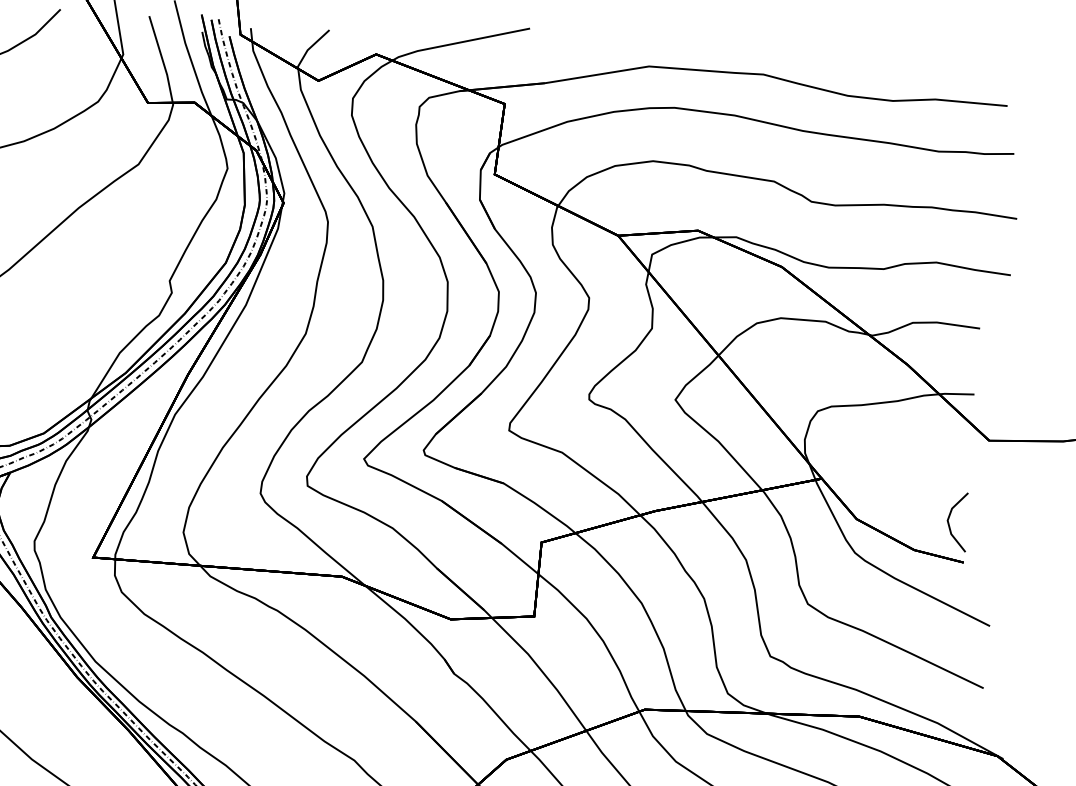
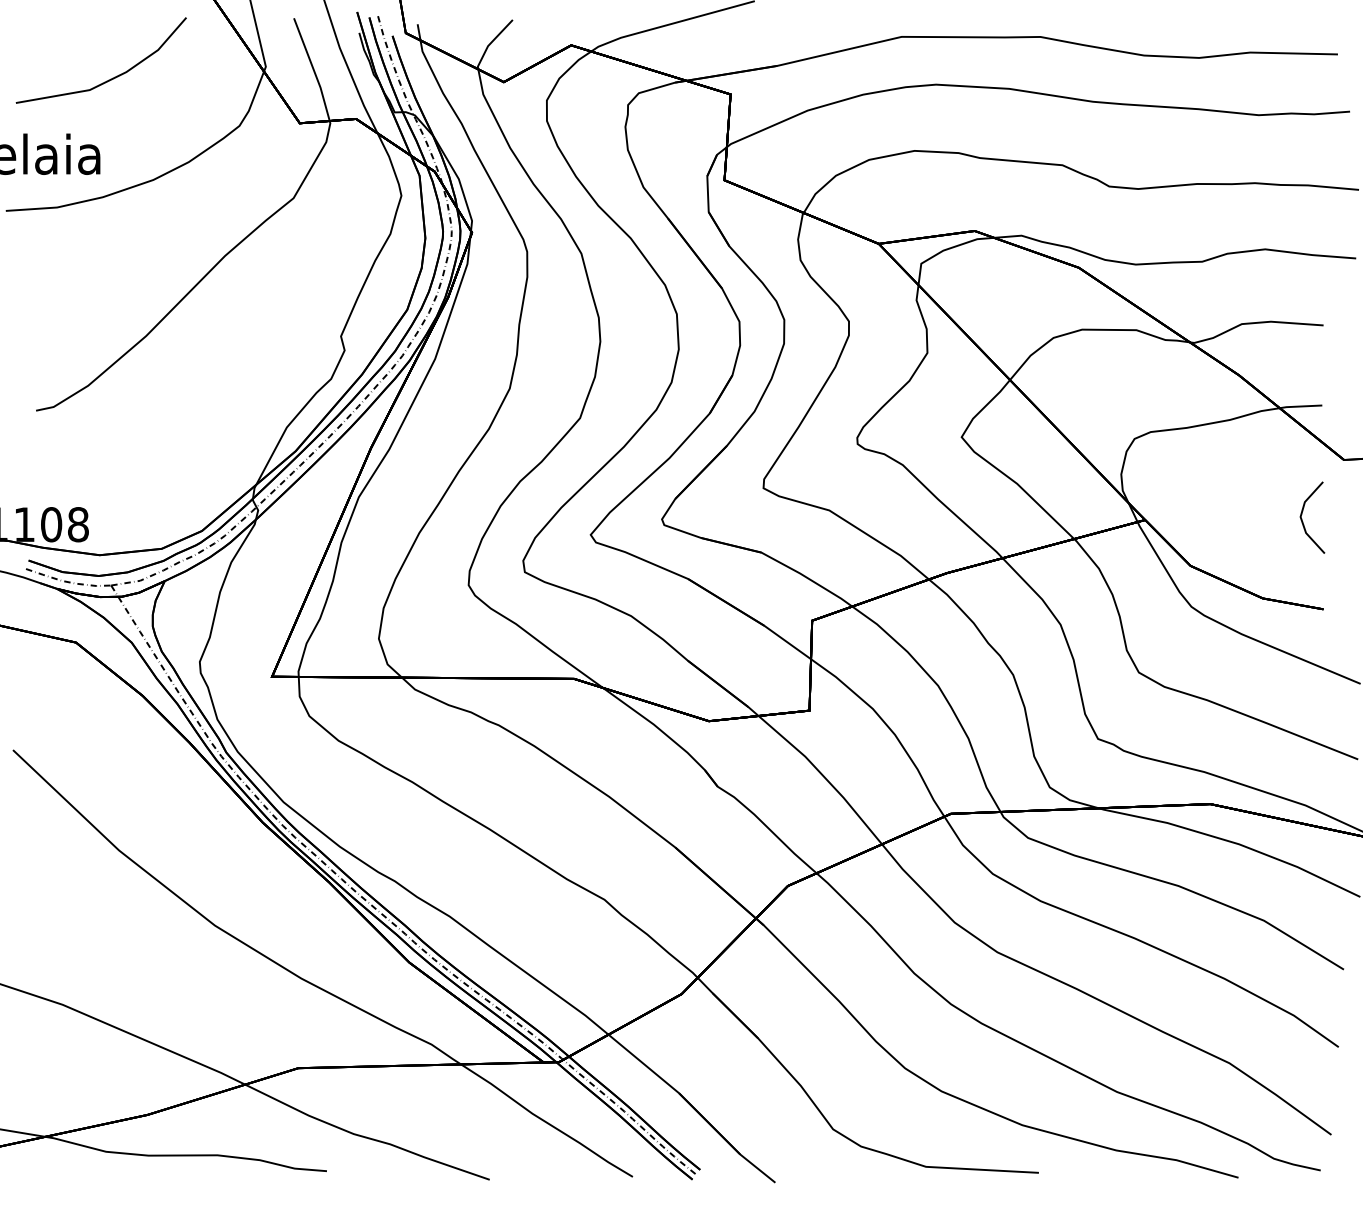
line: (949, 524) -> (1303, 521), moved

